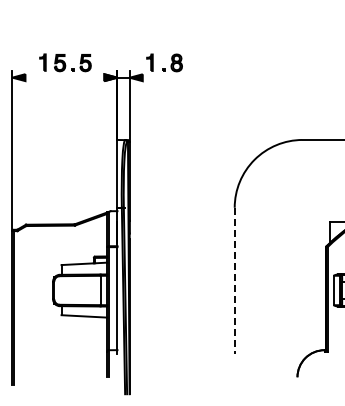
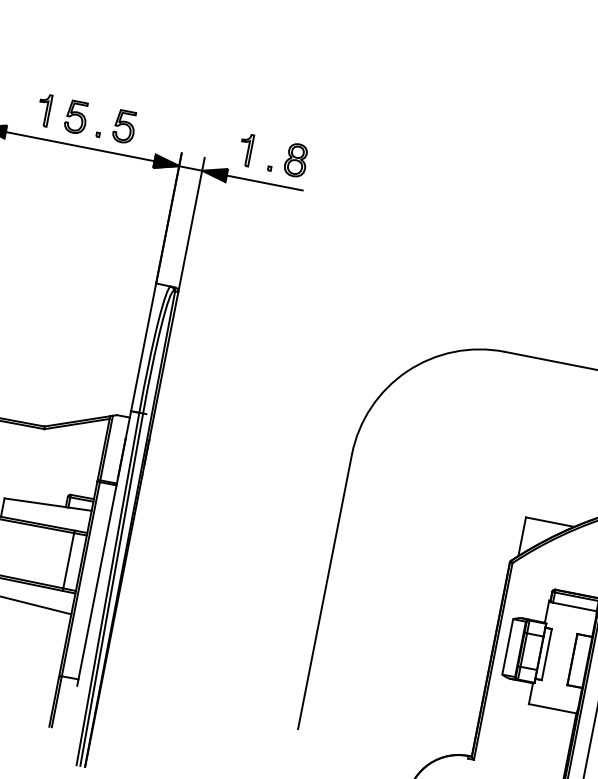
line: (64, 77) -> (79, 146), added
line: (162, 77) -> (264, 182), added
line: (234, 280) -> (324, 591), dashed -> solid

